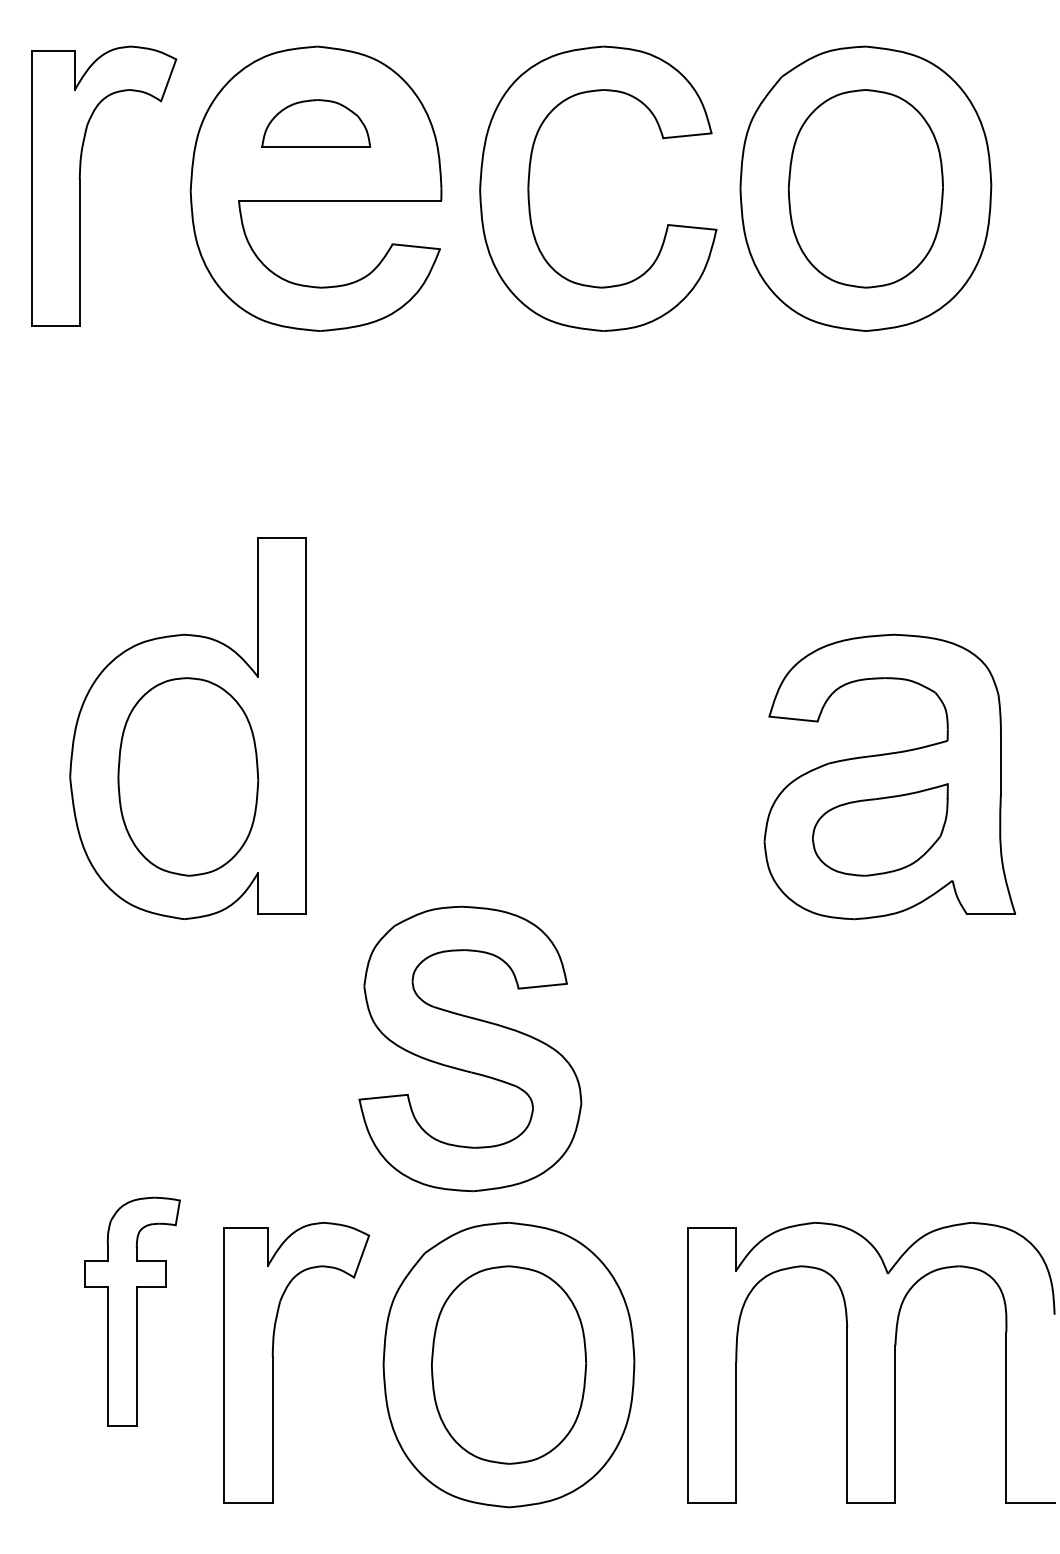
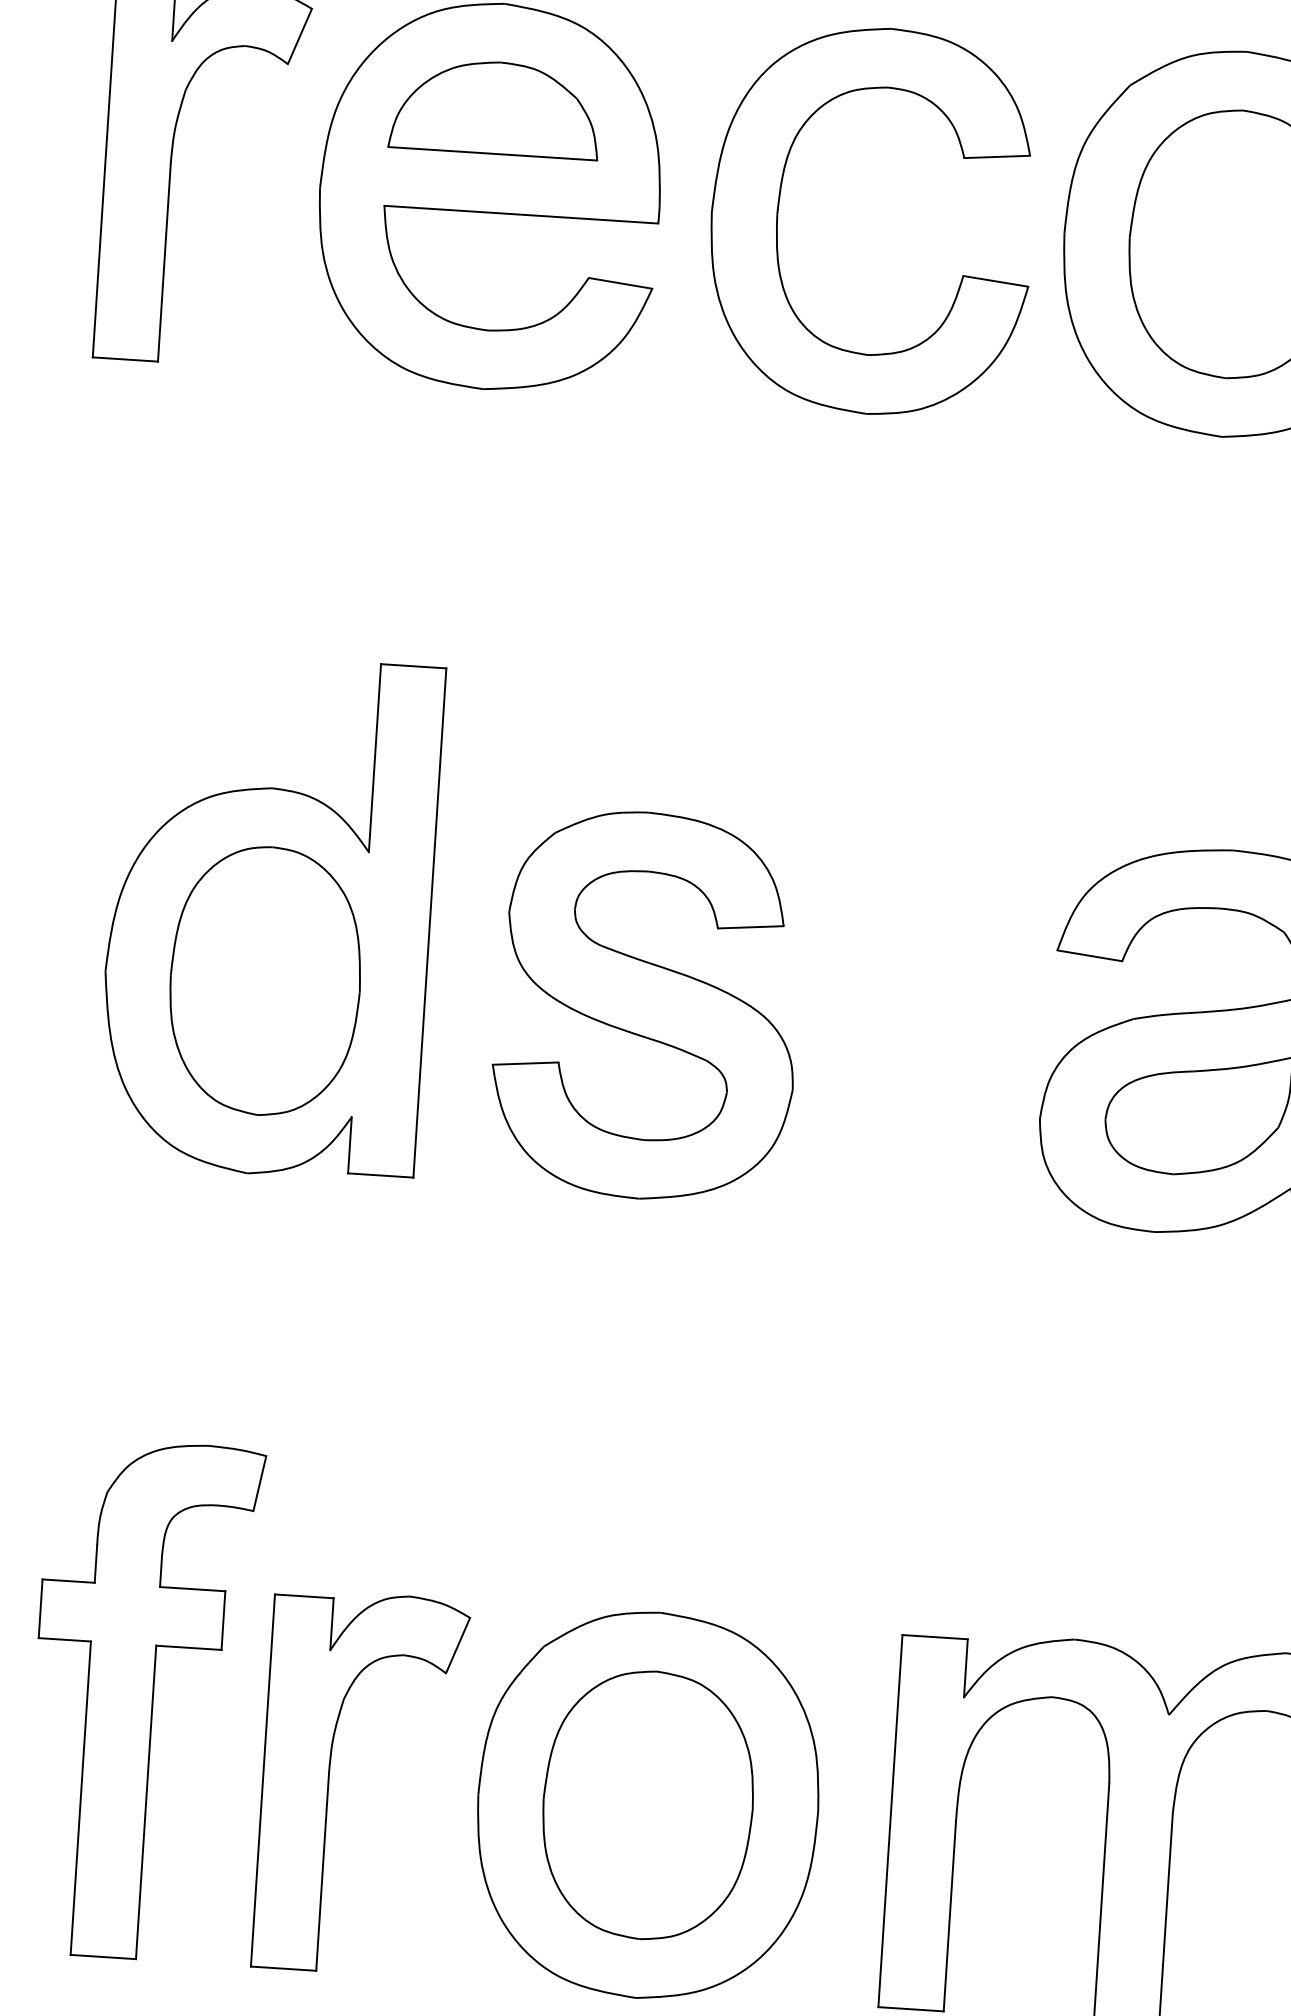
part: (316, 123) -> (496, 107), size x1.43
part: (470, 1048) -> (647, 1005), moved
part: (132, 1311) -> (143, 1699), size x1.67

